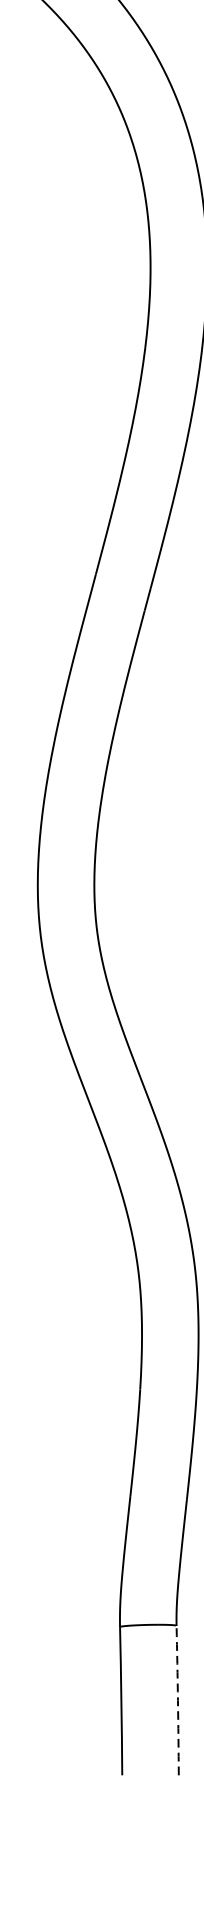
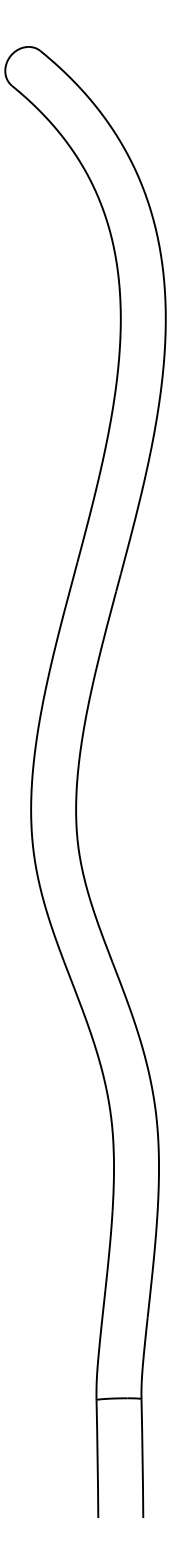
arc: (177, 1700) -> (142, 1458), dashed -> solid

